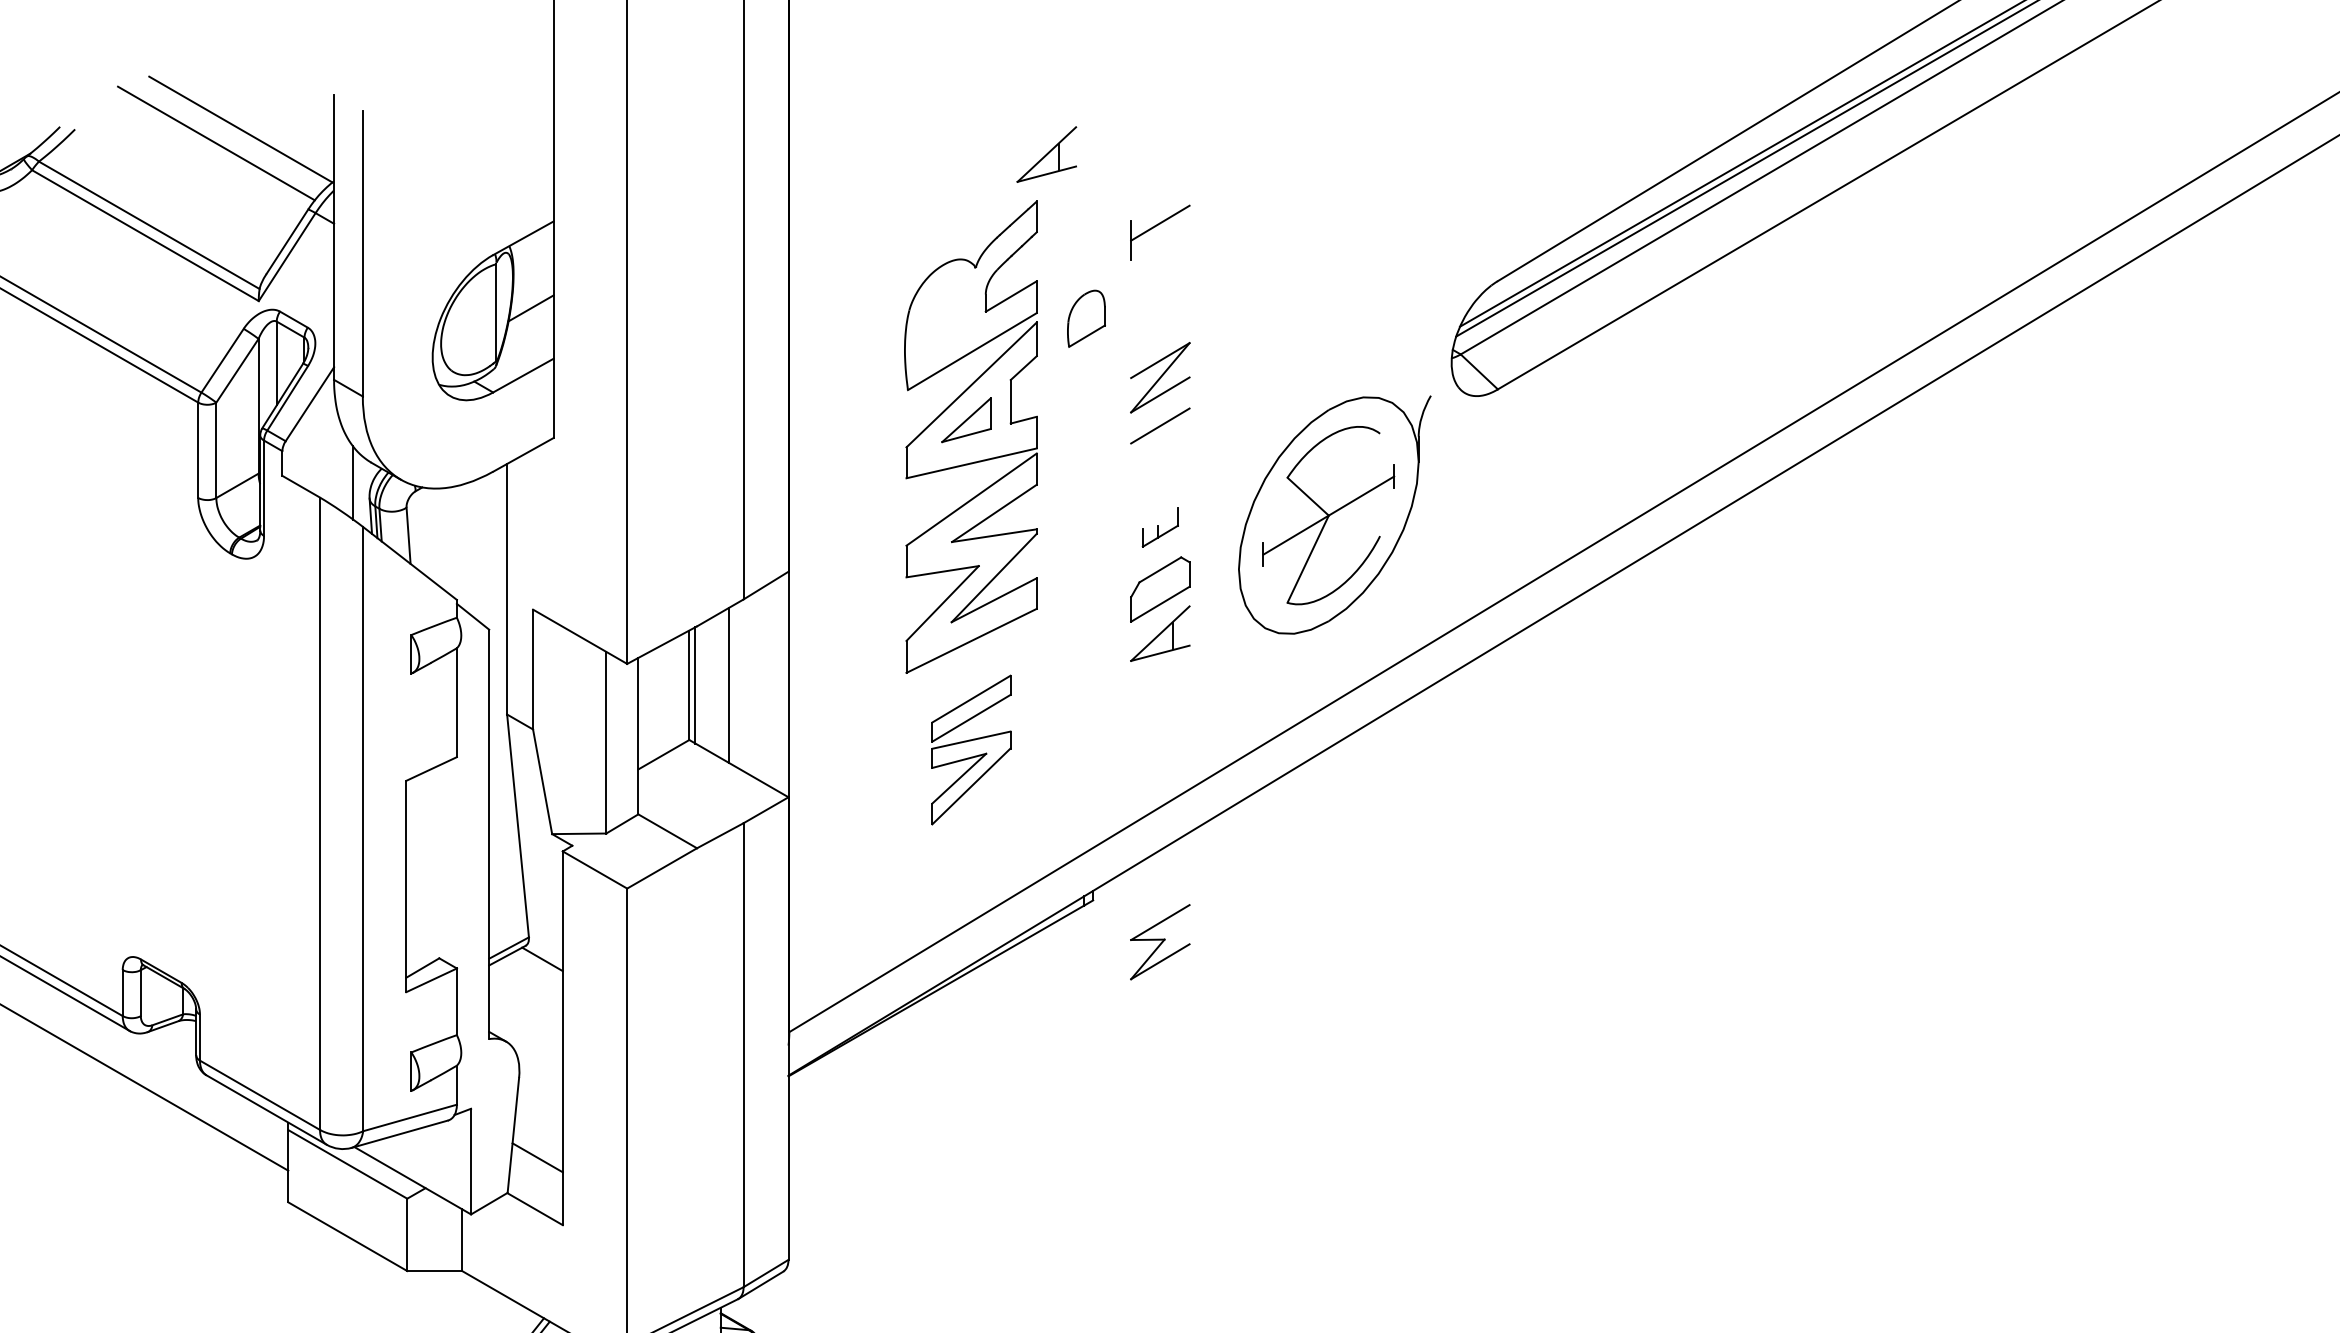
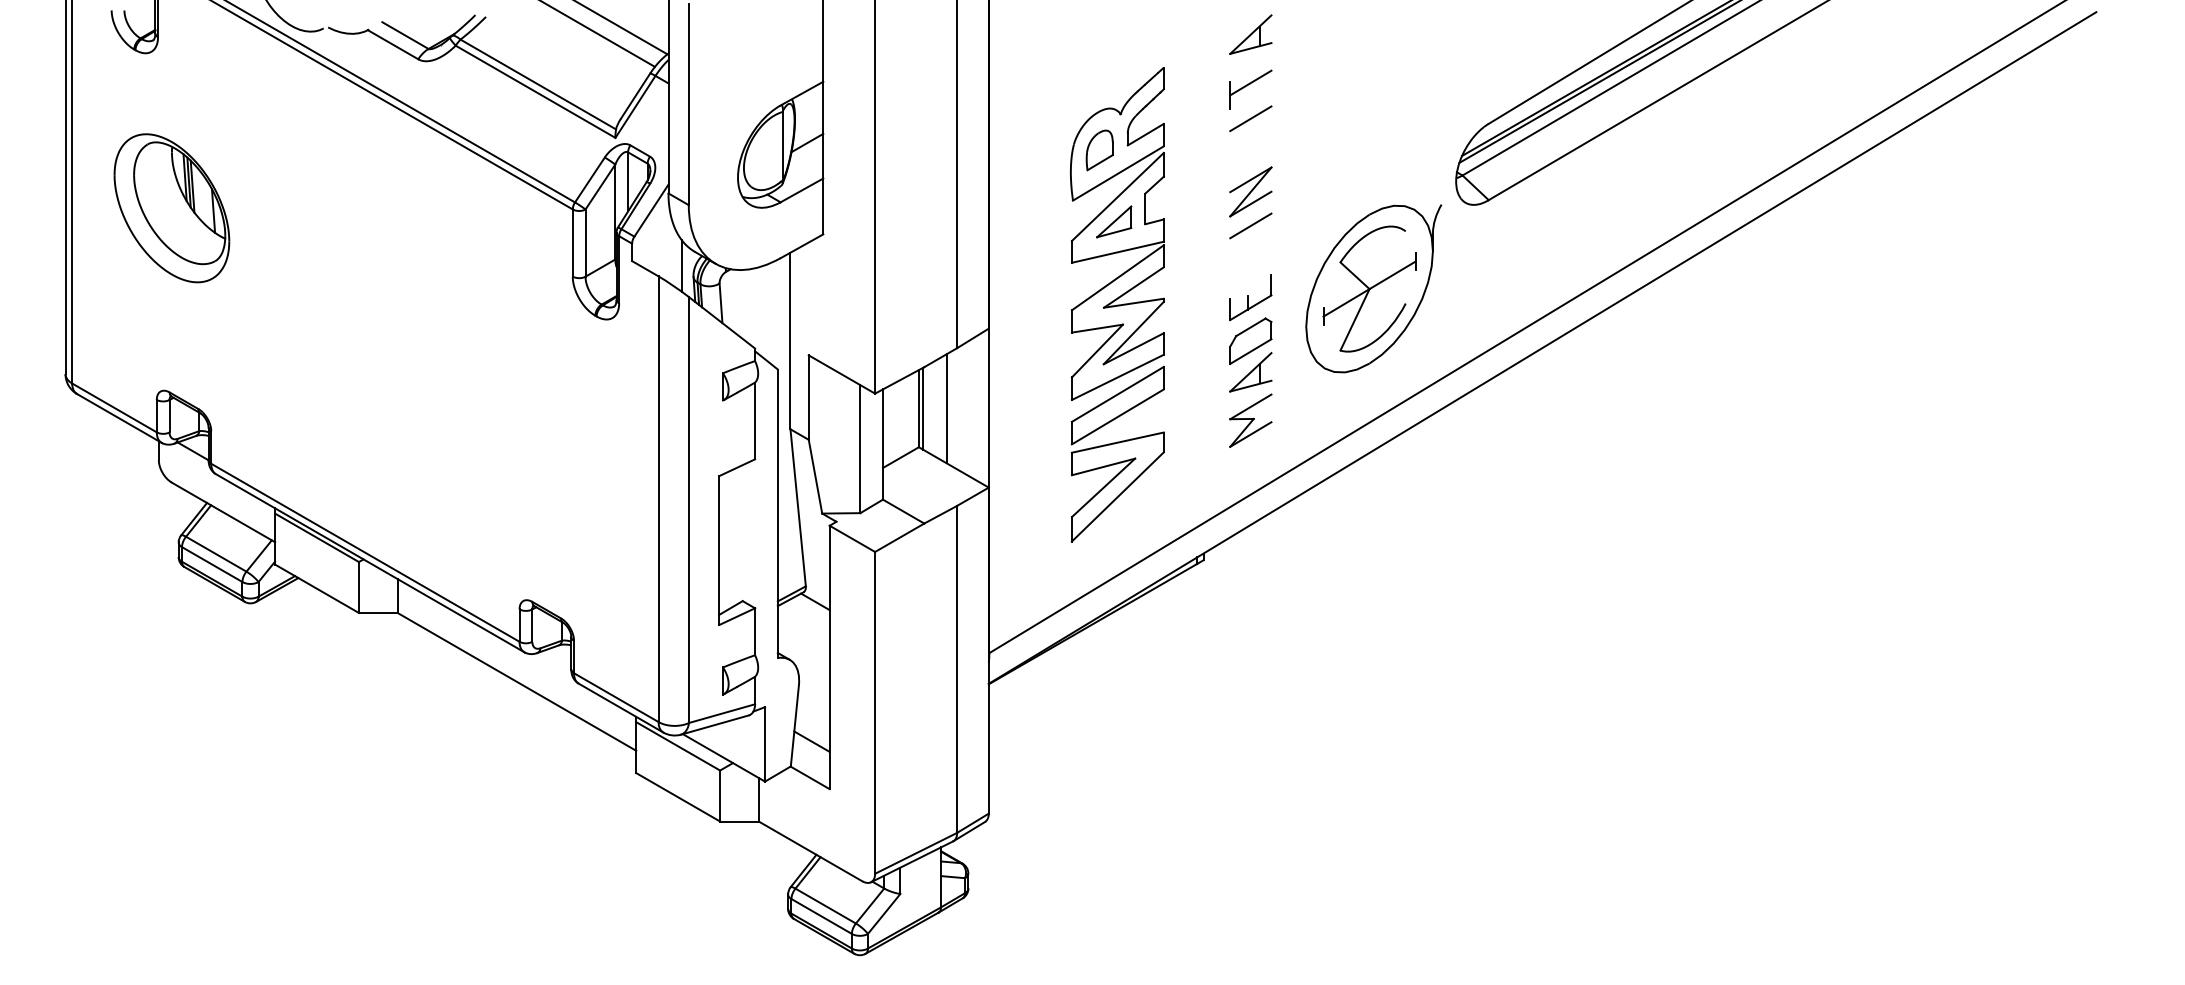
part: (1046, 154) -> (1250, 34), moved
line: (1159, 273) -> (1250, 118), added
part: (1086, 318) -> (1099, 150), moved
part: (1159, 527) -> (1250, 297), size x1.67
part: (971, 750) -> (1117, 454), size x1.67
part: (1159, 941) -> (1250, 420), moved

